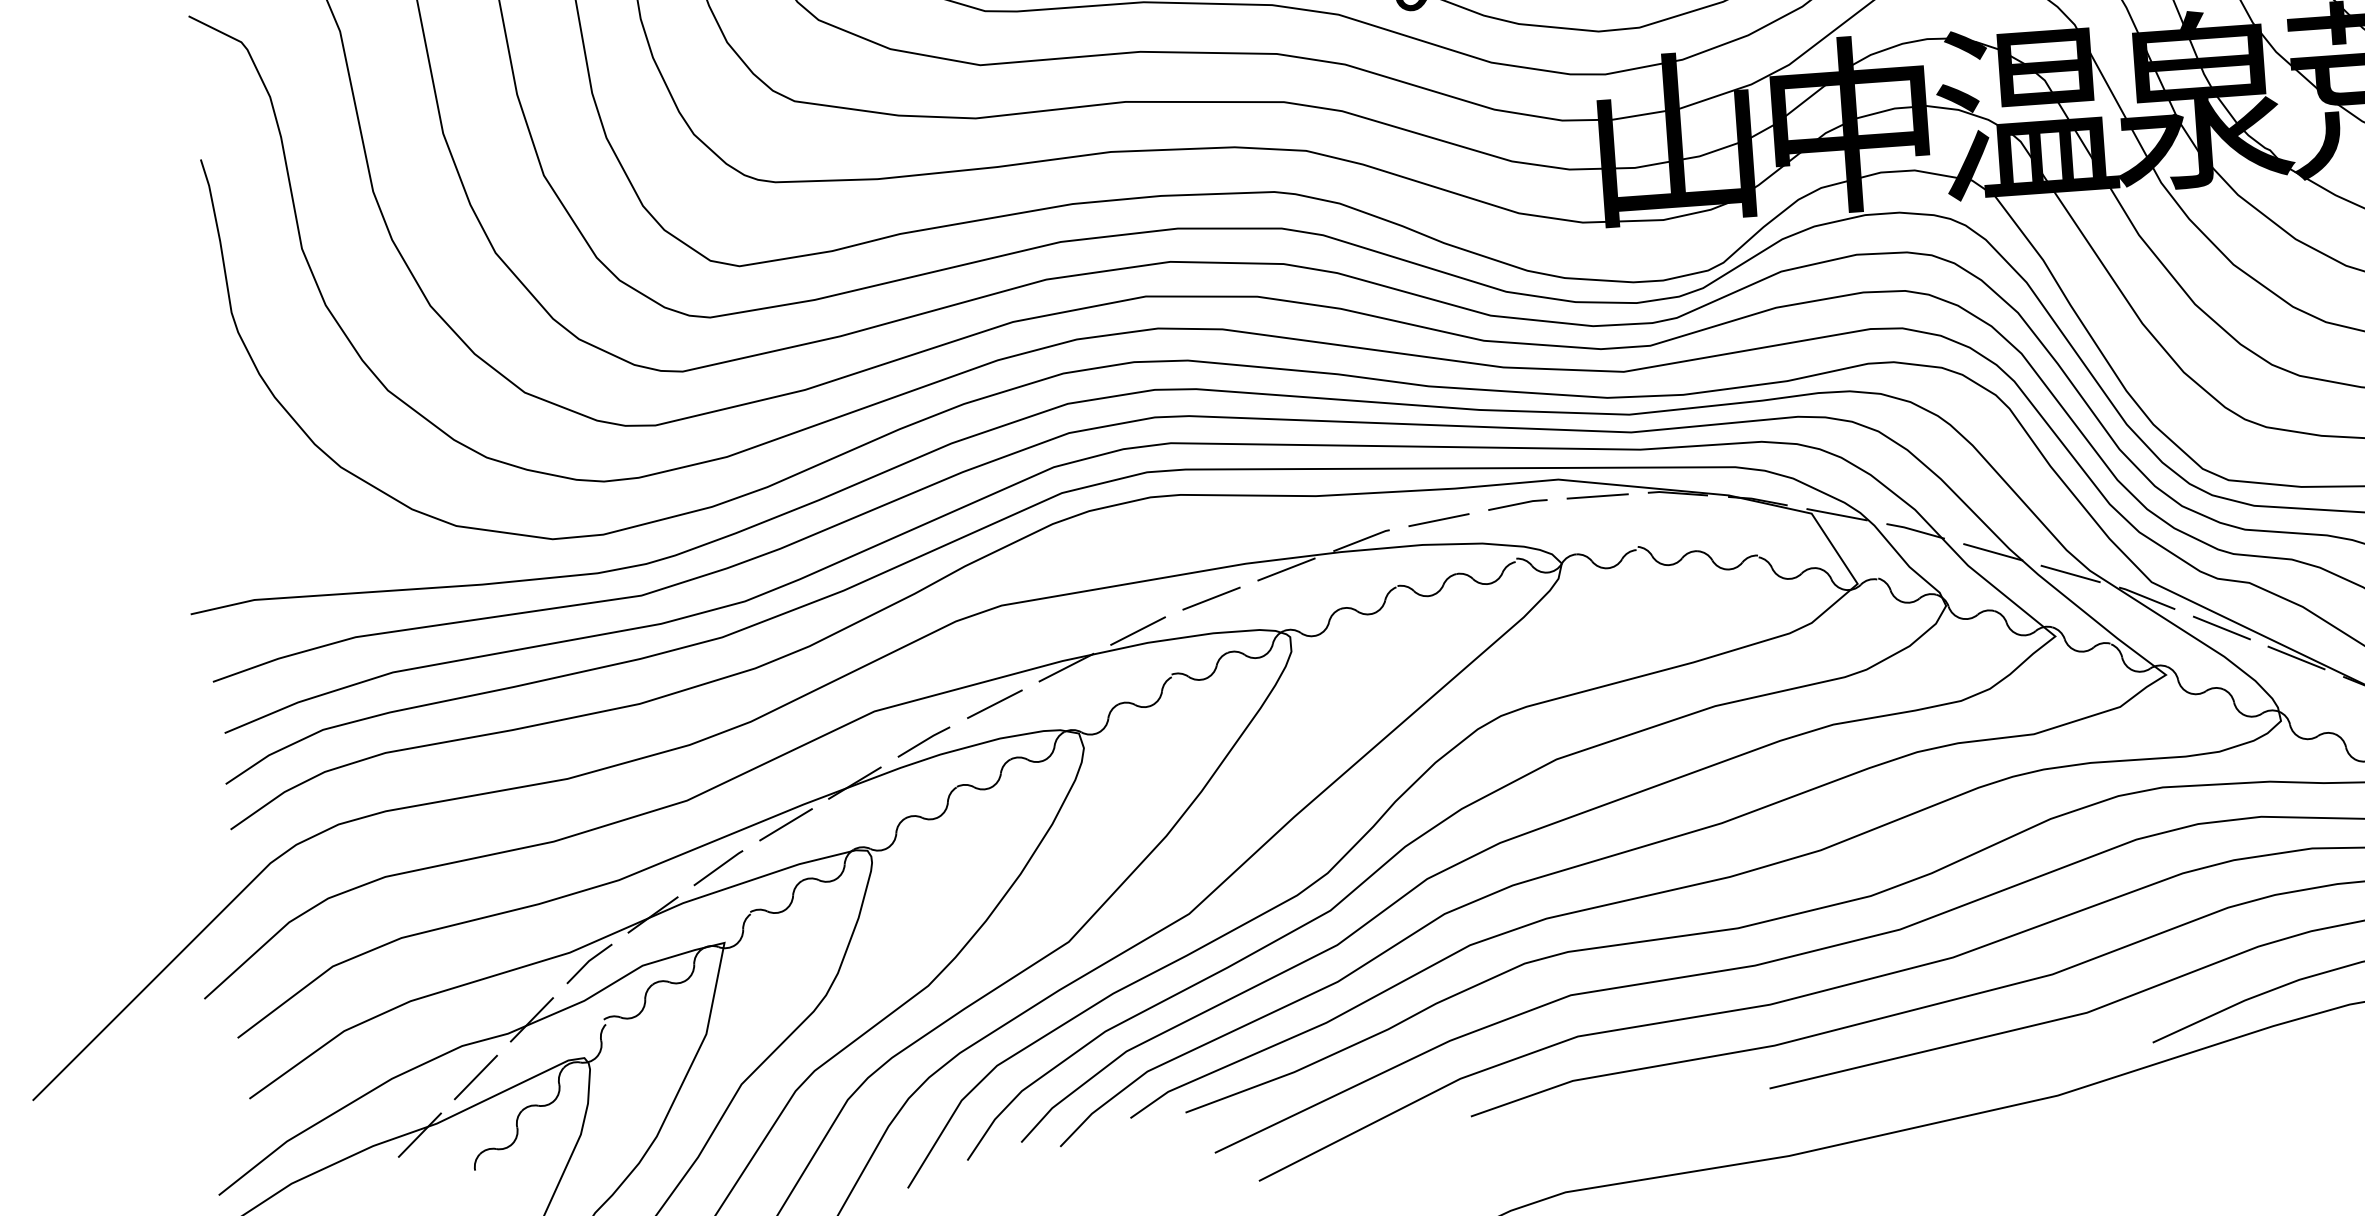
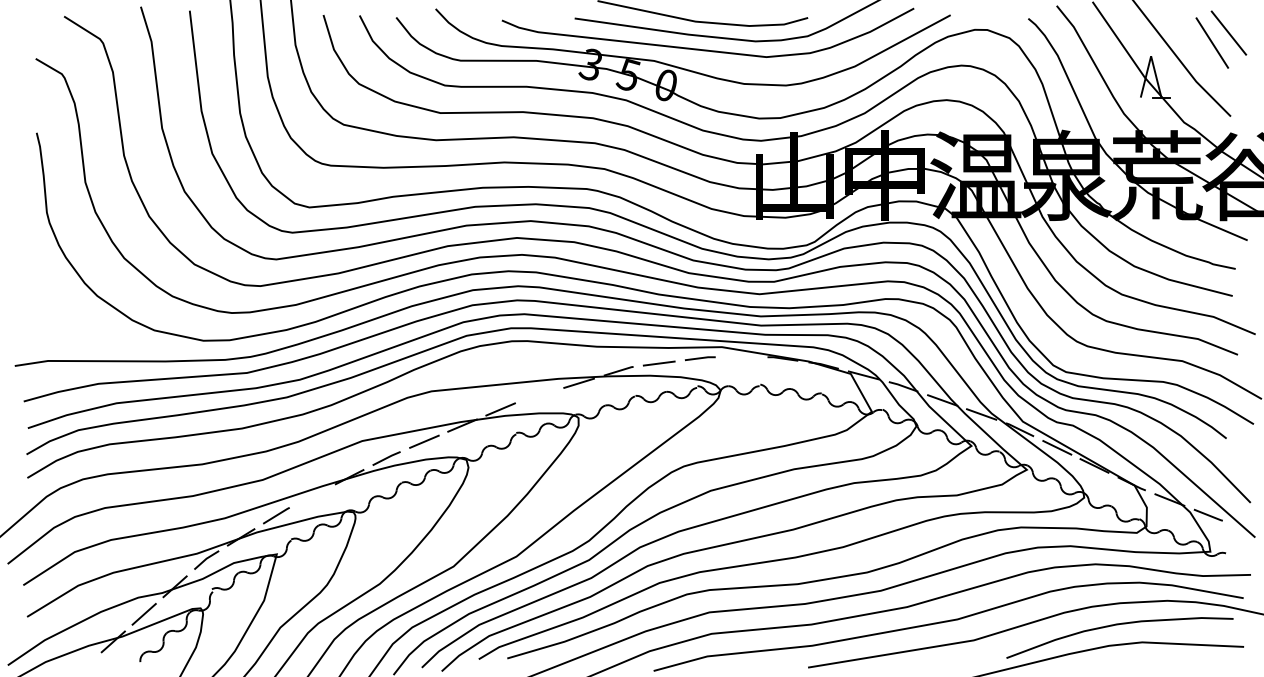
line: (1597, 496) -> (741, 357), removed
line: (1211, 598) -> (539, 395), removed
line: (785, 823) -> (312, 495), removed

